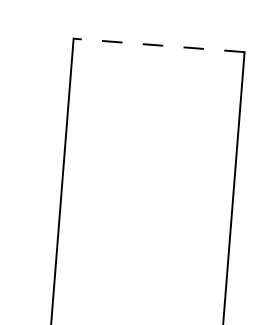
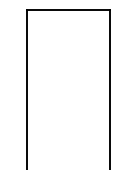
line: (159, 45) -> (68, 10), dashed -> solid

